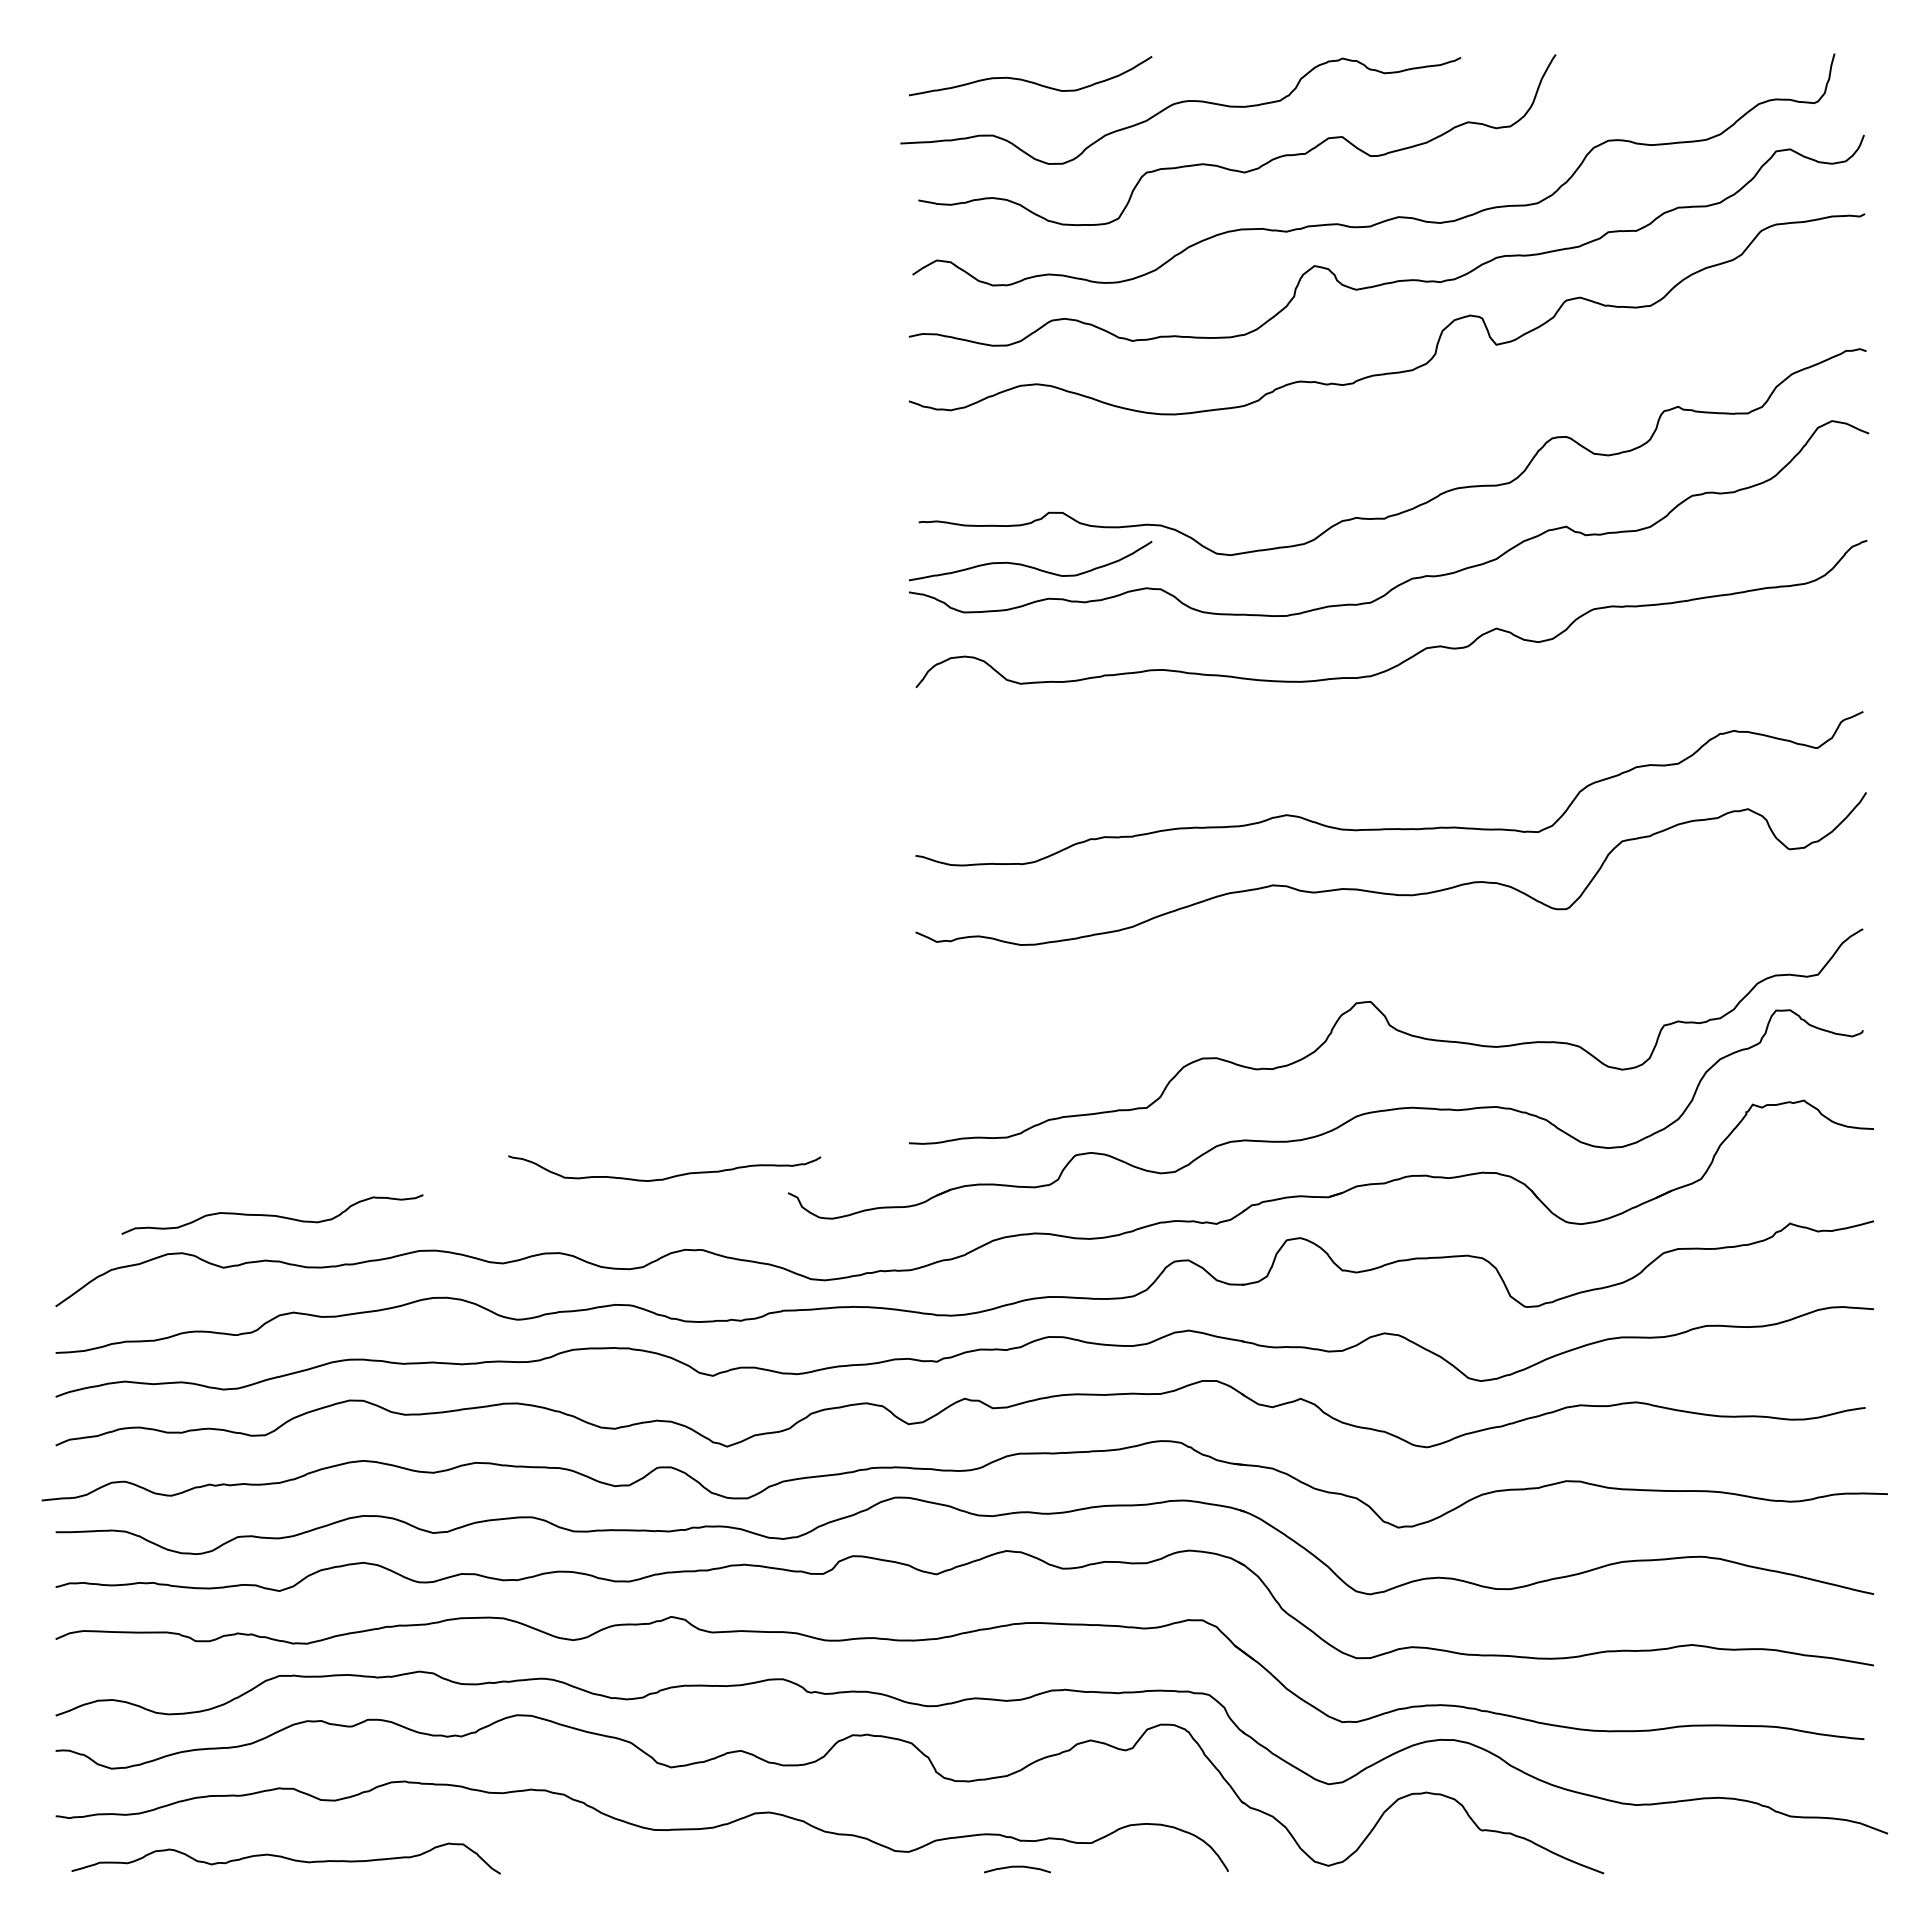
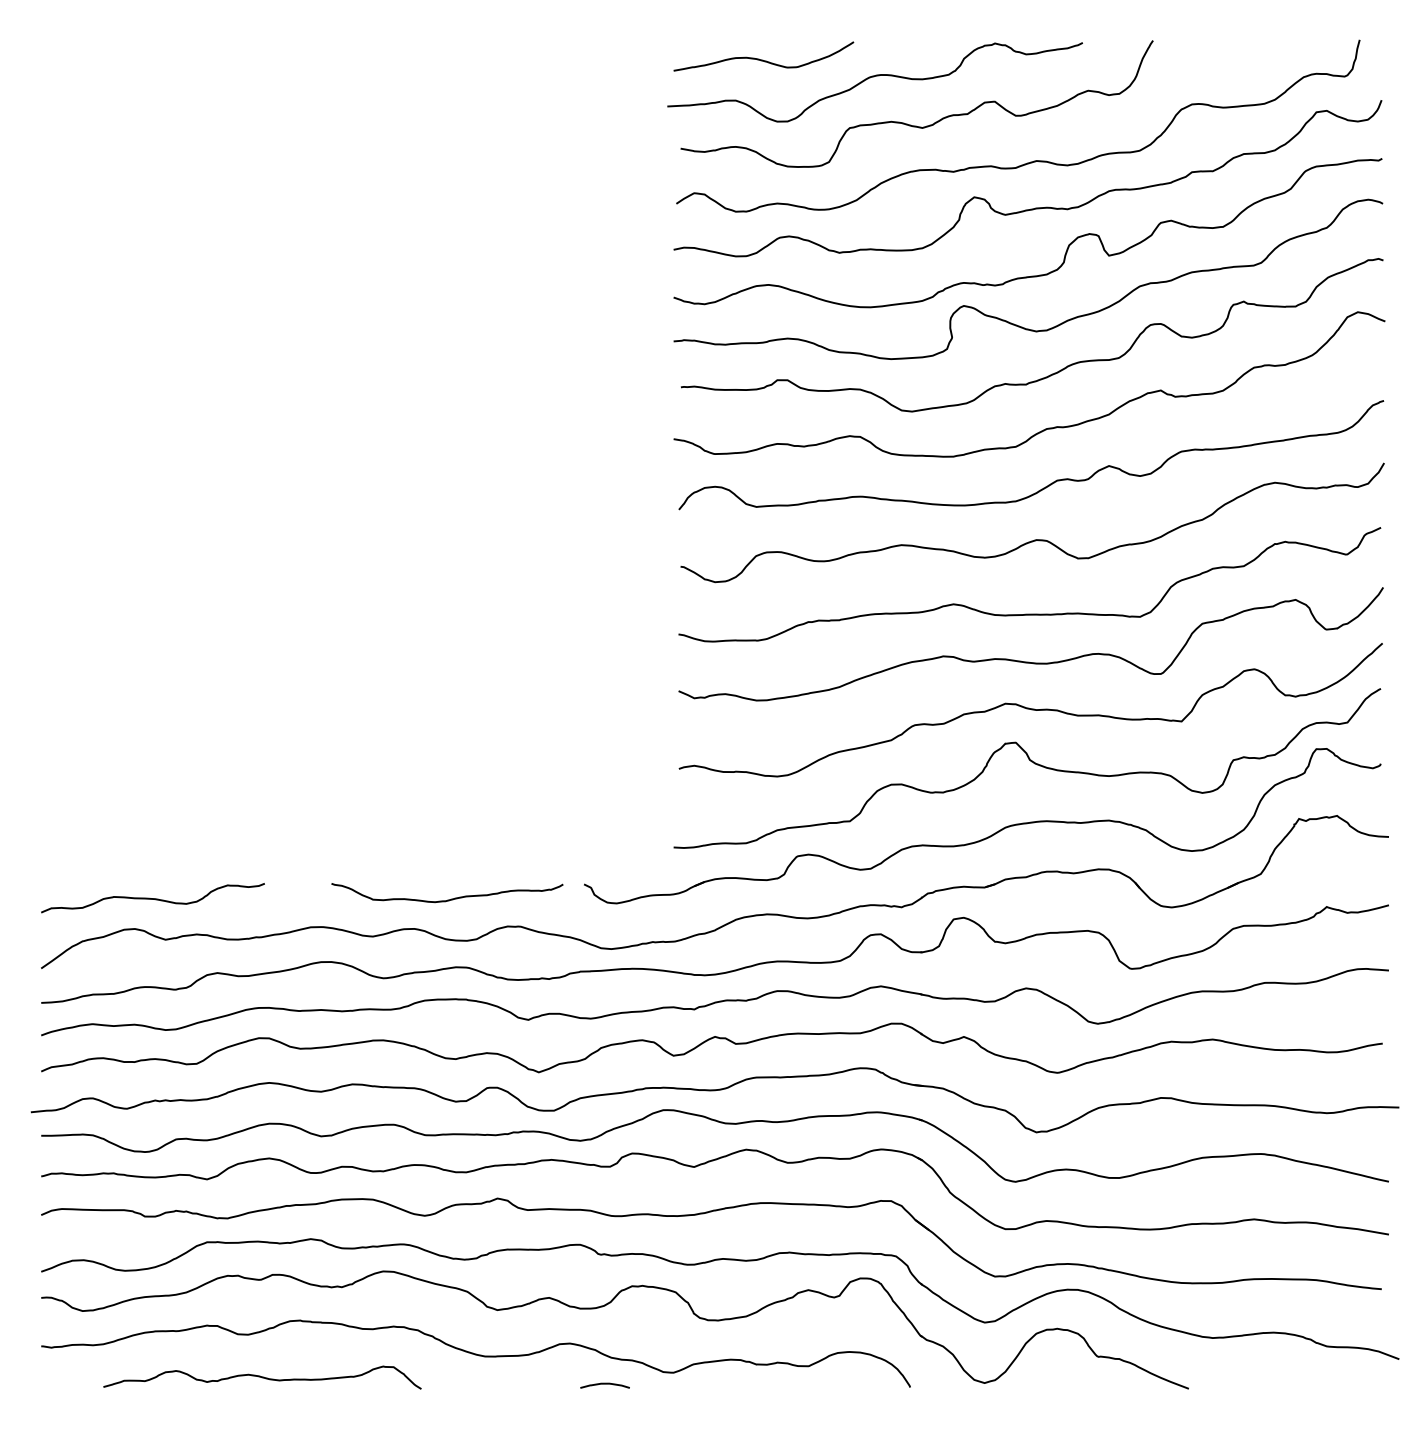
curve: (1358, 432) -> (1006, 320), added
curve: (1029, 565) -> (763, 419), removed
curve: (1397, 727) -> (1035, 539), added
curve: (1390, 957) -> (1030, 709), added
curve: (666, 1177) -> (448, 899), moved
curve: (272, 1214) -> (153, 898), moved
curve: (285, 1858) -> (261, 1377), moved
curve: (1017, 1867) -> (605, 1384), moved

